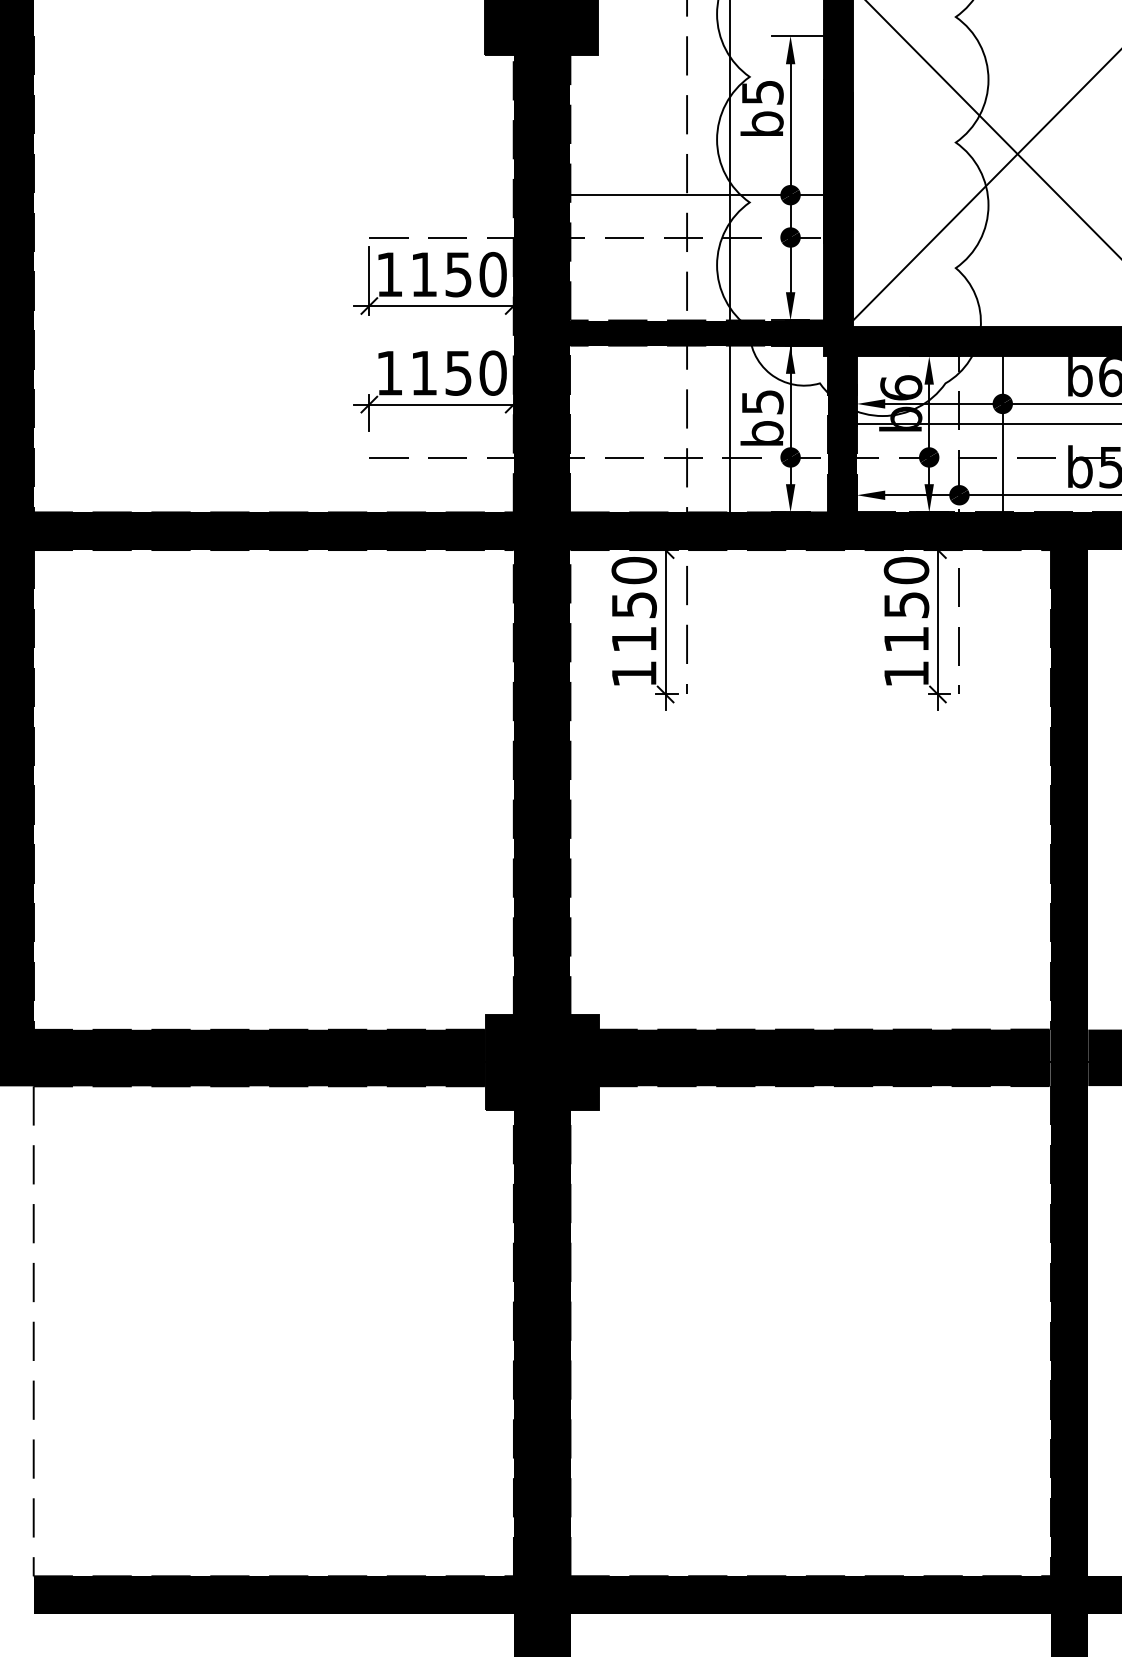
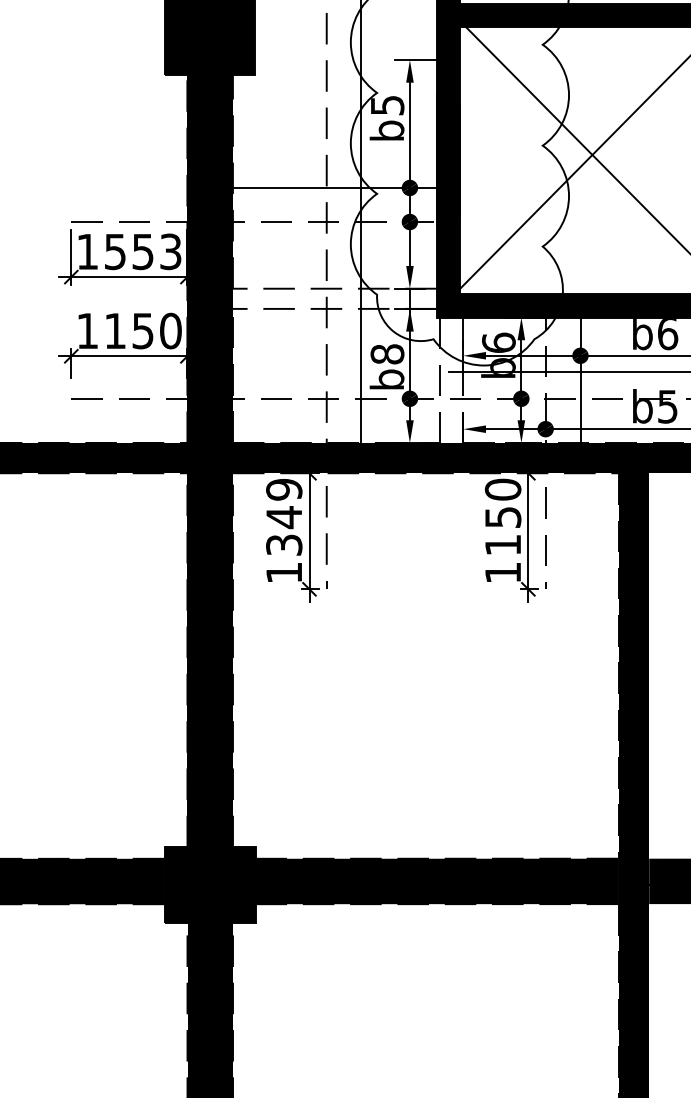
text: (458, 274) -> (143, 251), 1150 -> 1553
fill: (696, 332) -> (334, 298), removed
text: (762, 401) -> (387, 353), b5 -> b8
fill: (842, 434) -> (451, 380), removed
text: (633, 604) -> (283, 516), 1150 -> 1349

